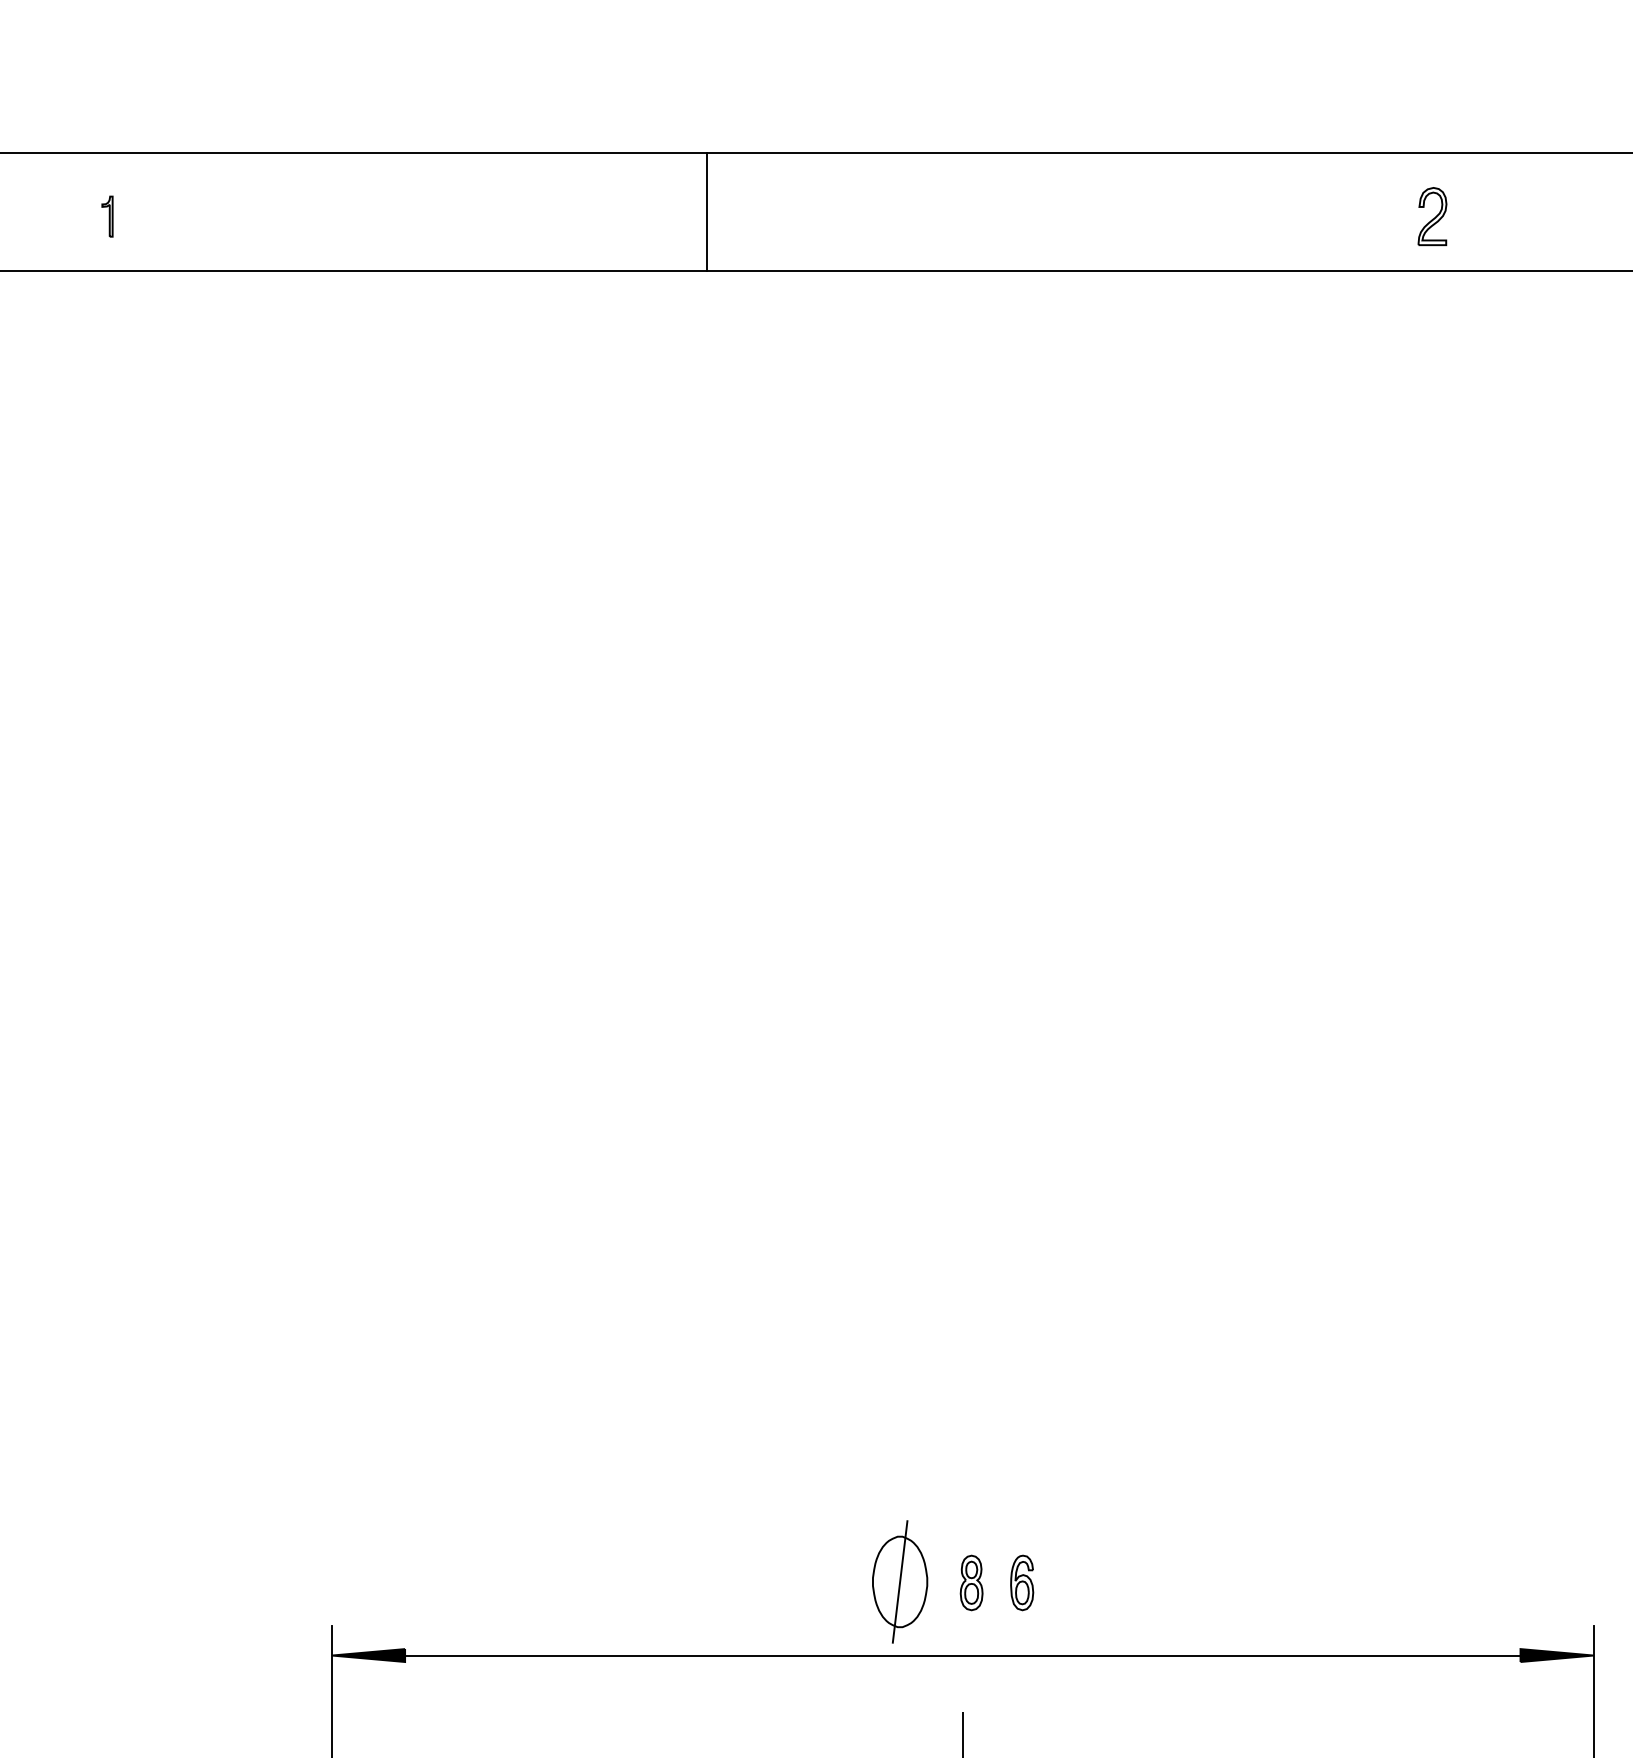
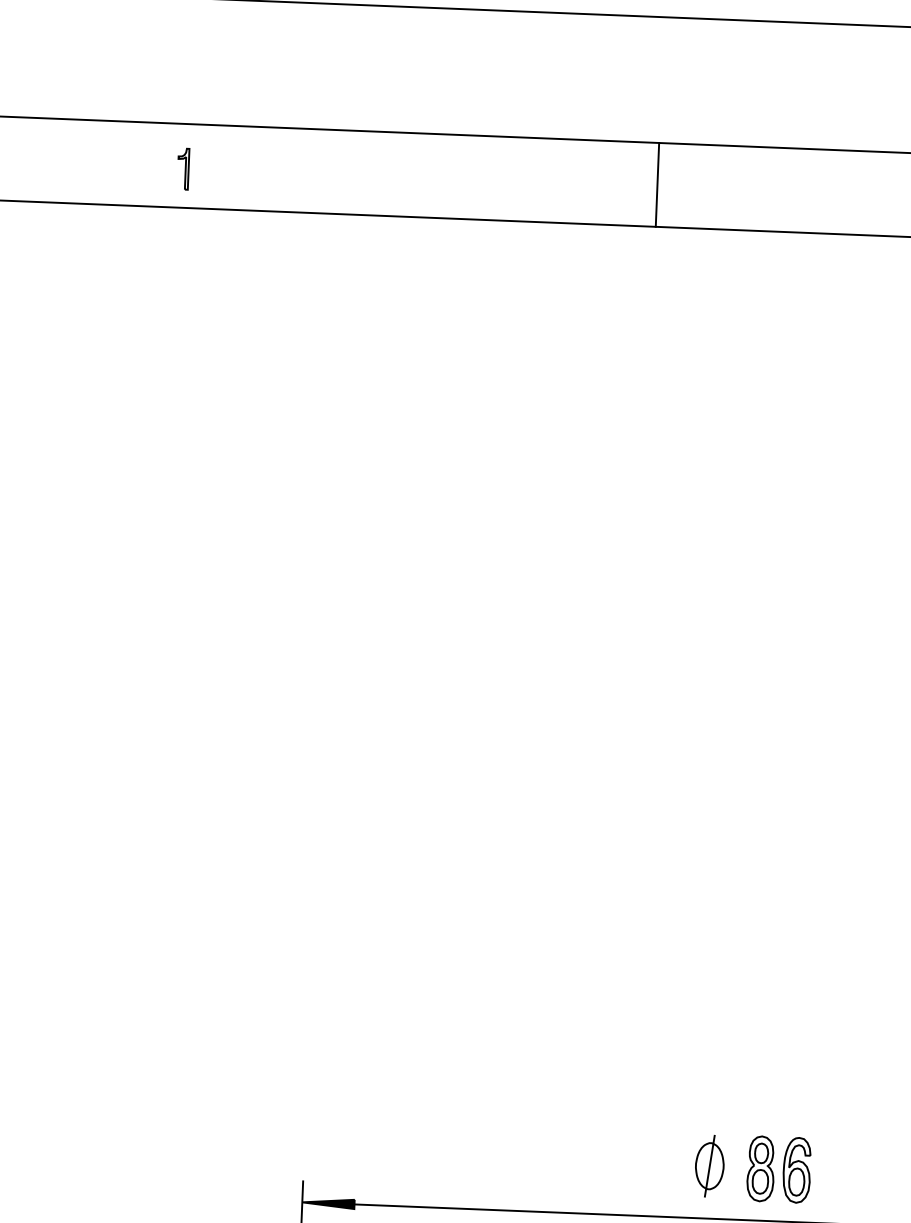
line: (706, 211) -> (657, 184), moved
part: (107, 216) -> (183, 169), size x1.43
part: (899, 1582) -> (709, 1166), size x0.71
part: (971, 1582) -> (760, 1168), size x1.67
part: (1021, 1582) -> (796, 1169), size x1.67

